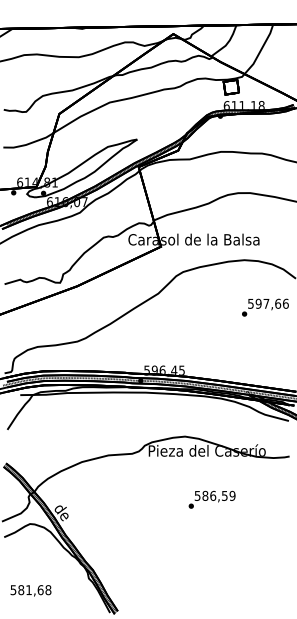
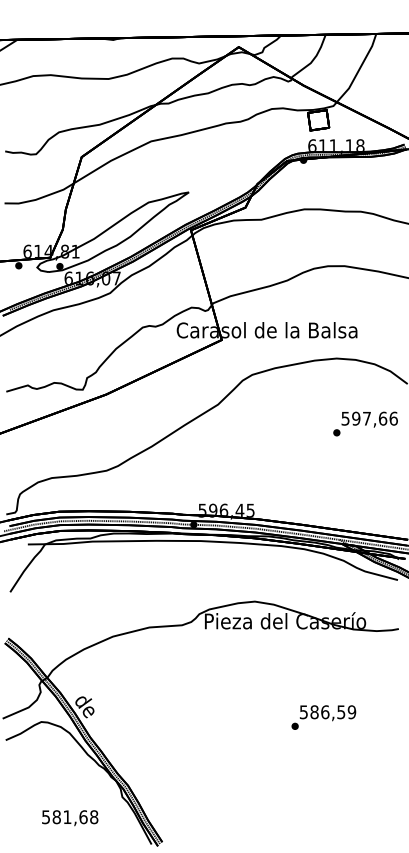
text: (211, 499) -> (322, 717), moved
text: (30, 590) -> (69, 817), moved

